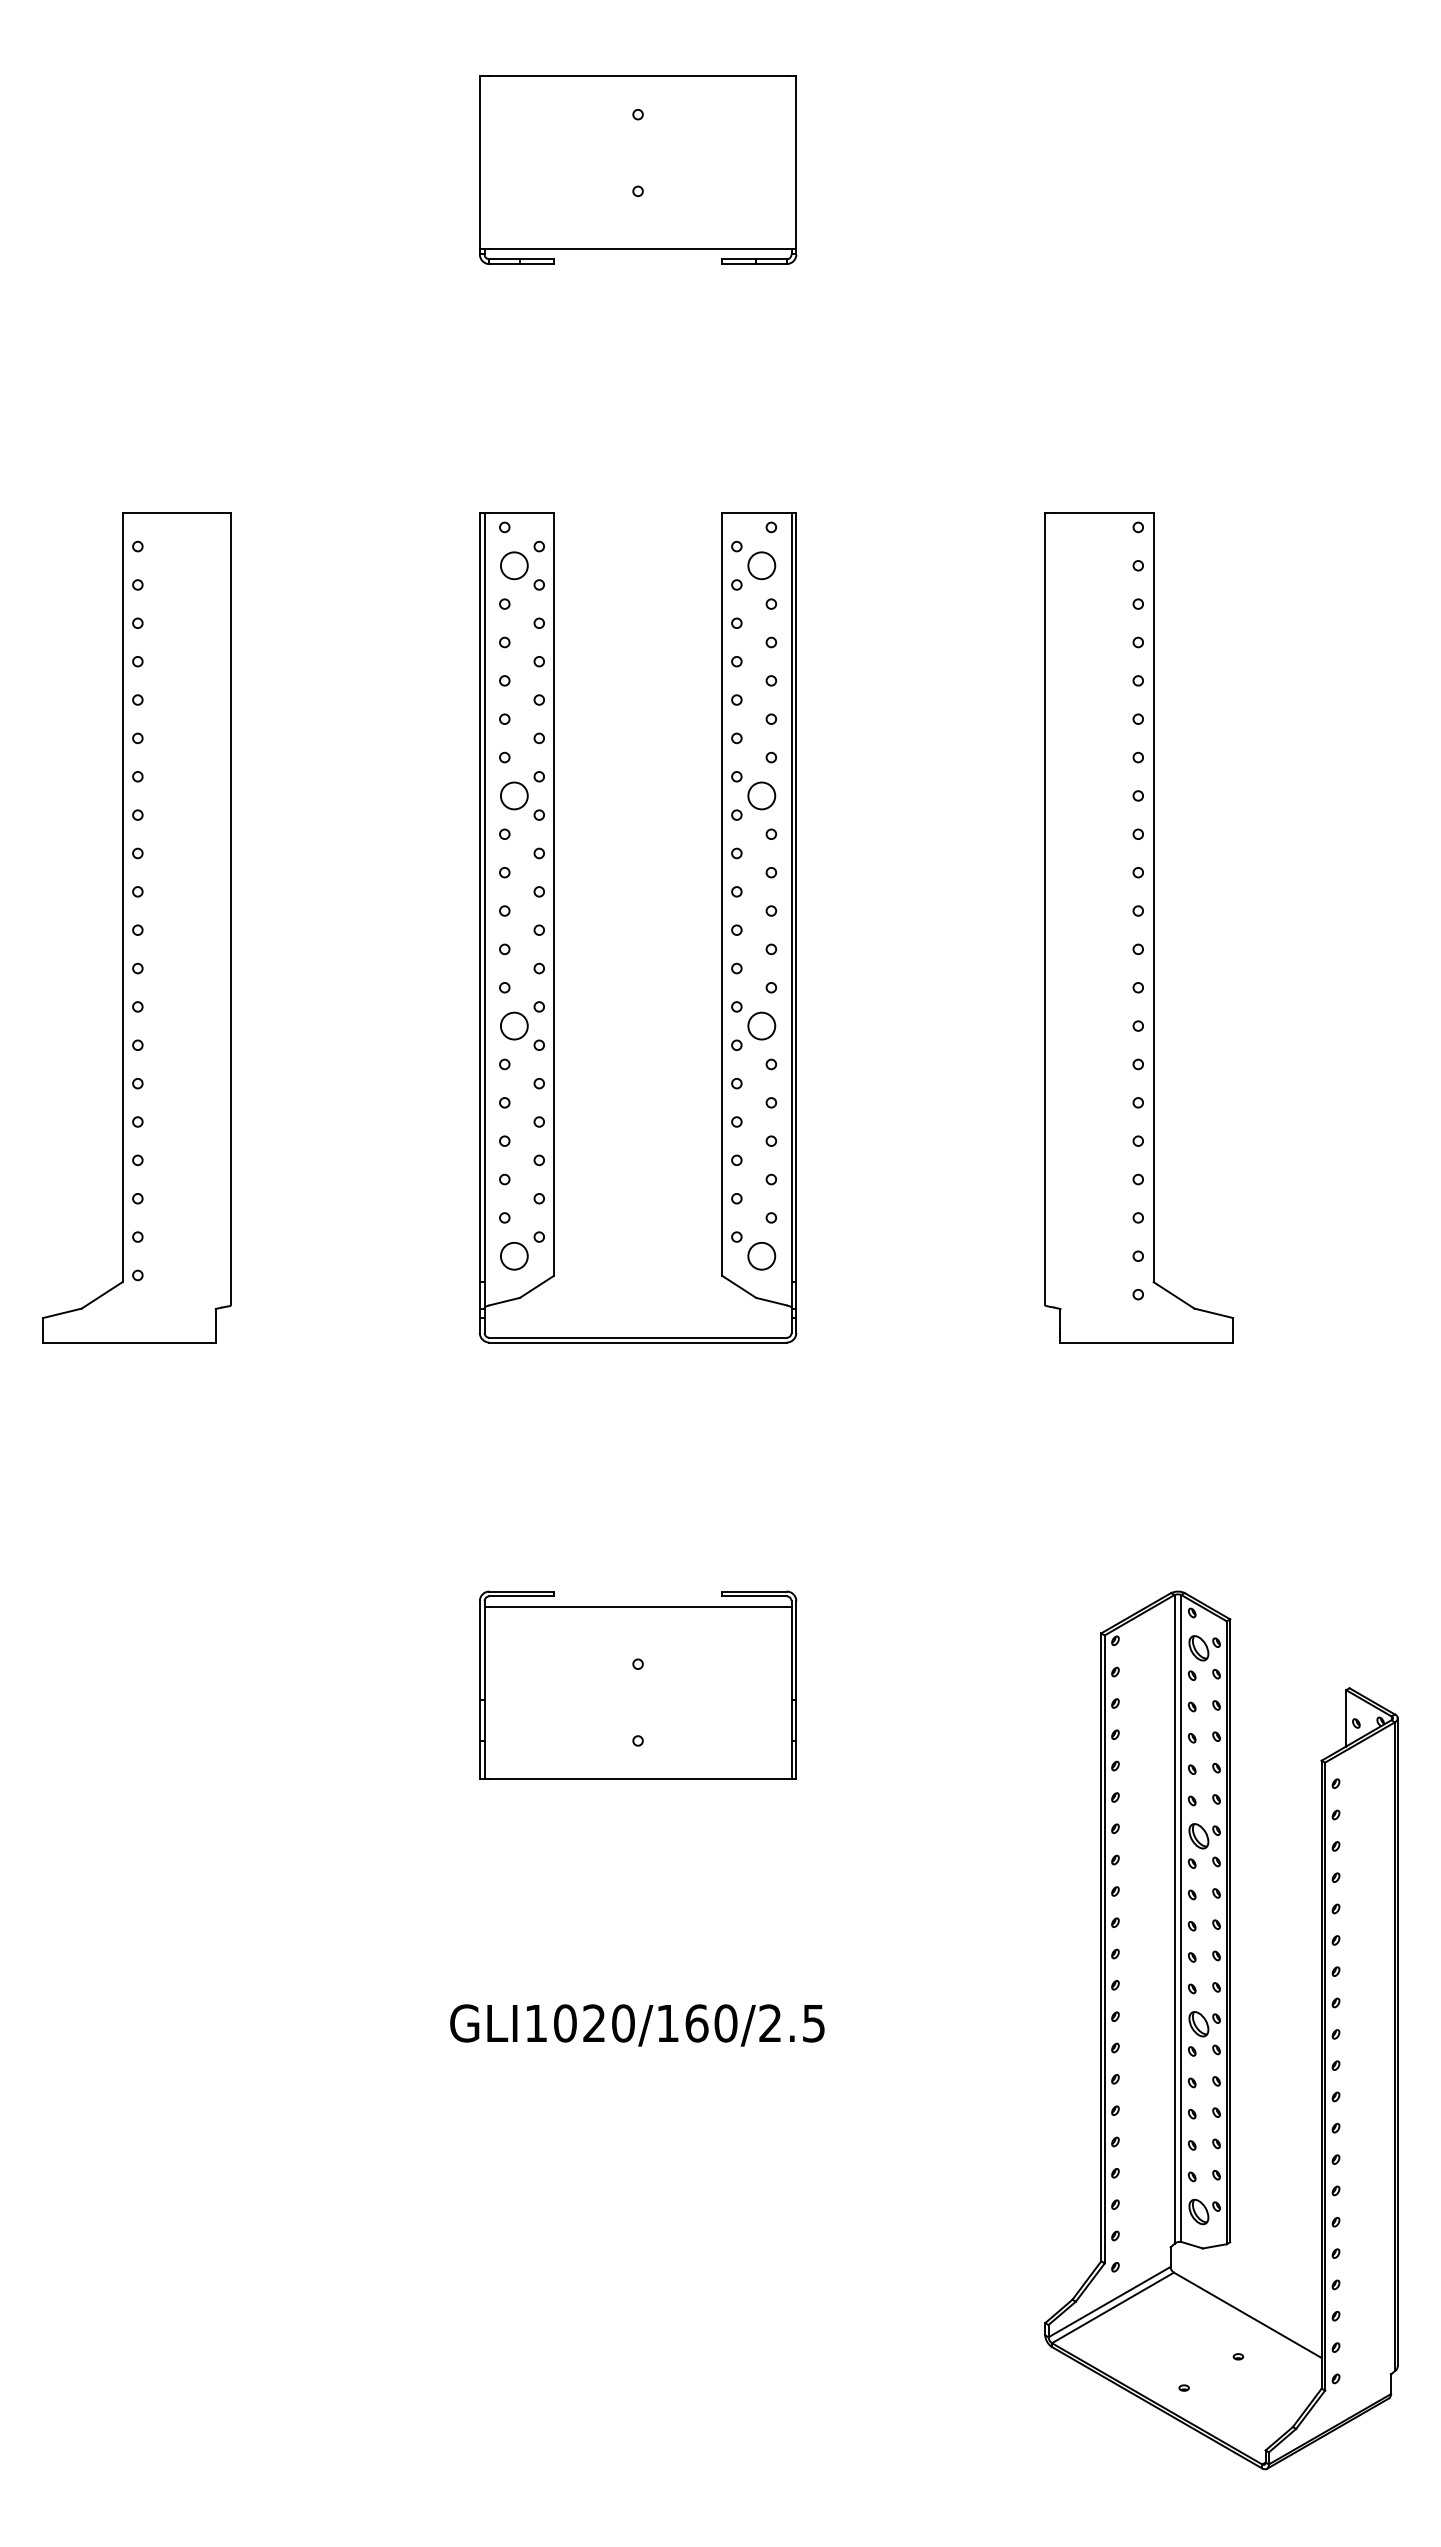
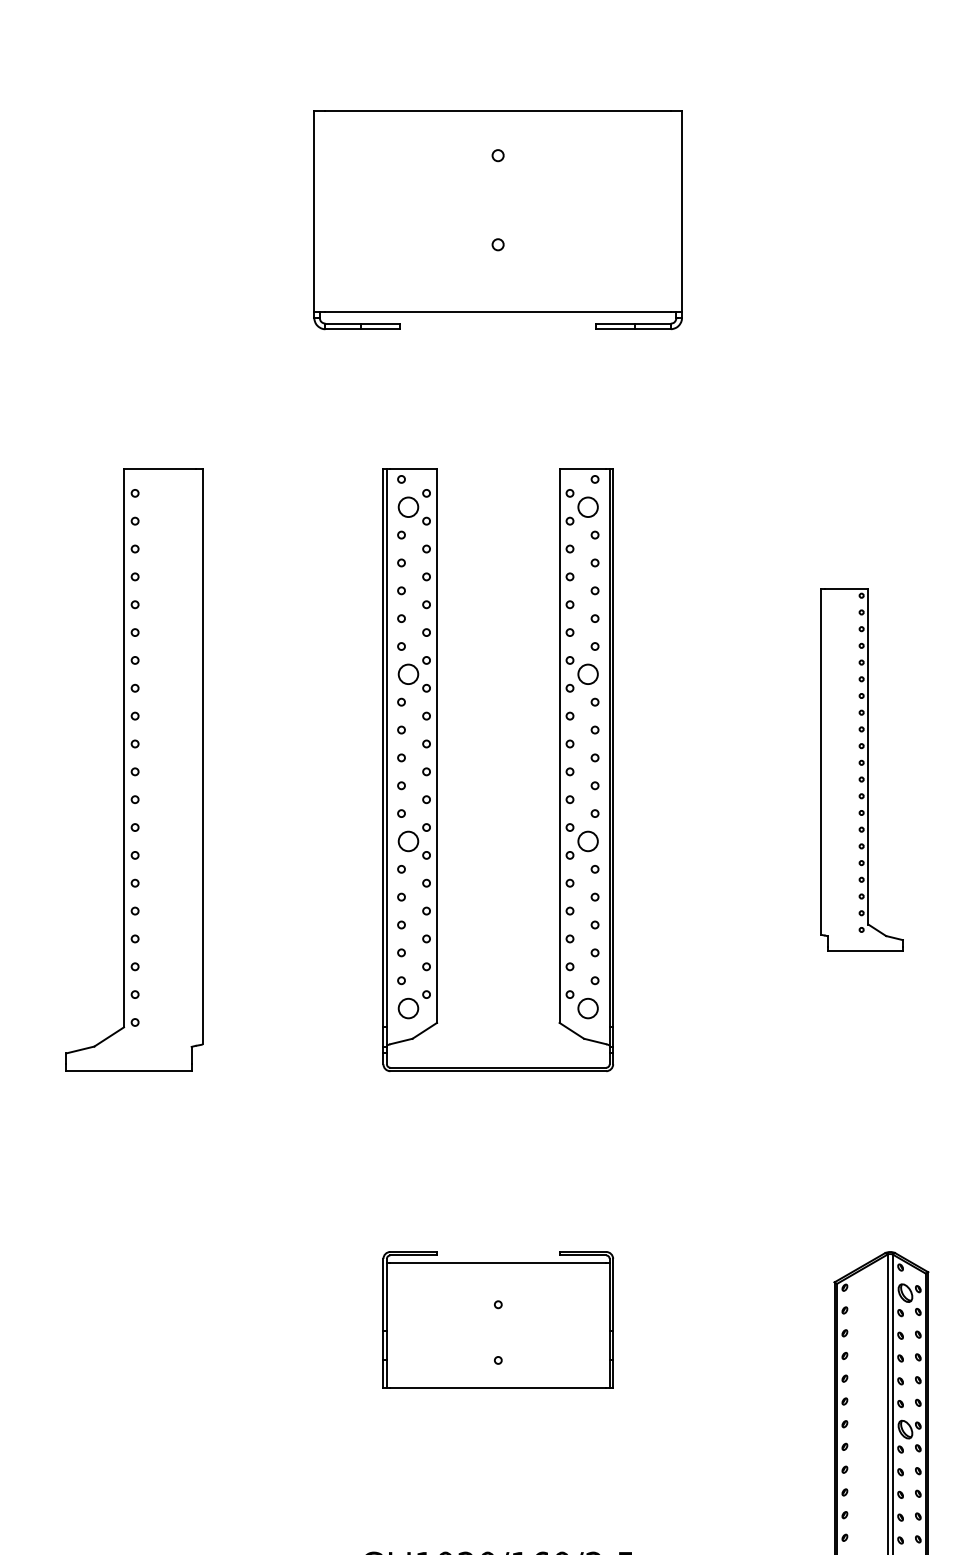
part: (638, 169) -> (498, 219), size x1.6
part: (1138, 927) -> (861, 769), size x0.6

